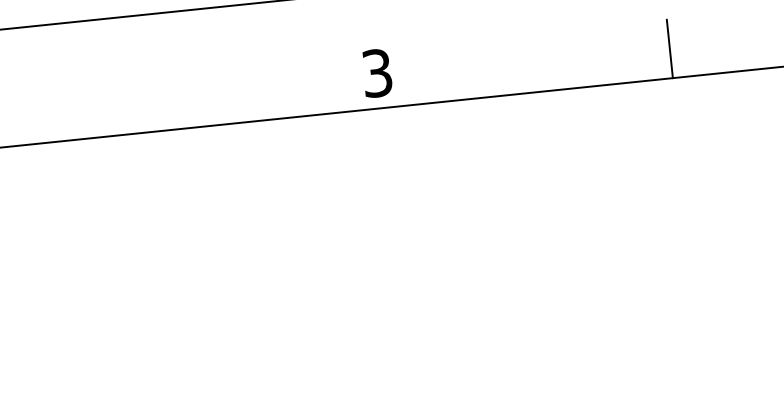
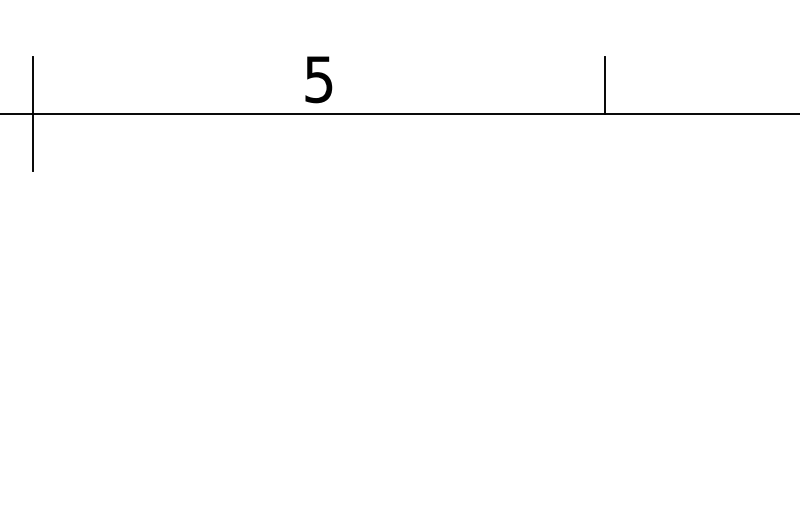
text: (376, 72) -> (318, 78), 3 -> 5
line: (88, 138) -> (32, 113), added

